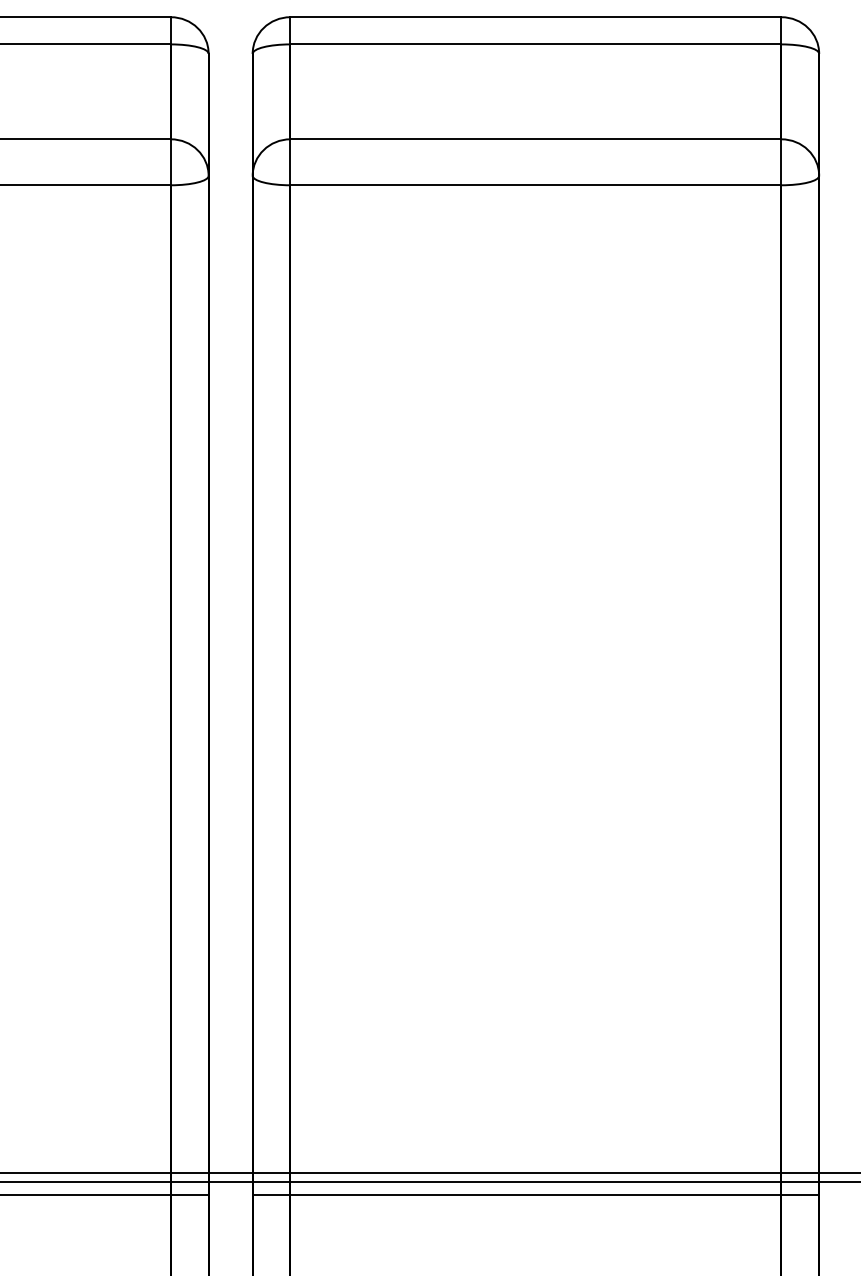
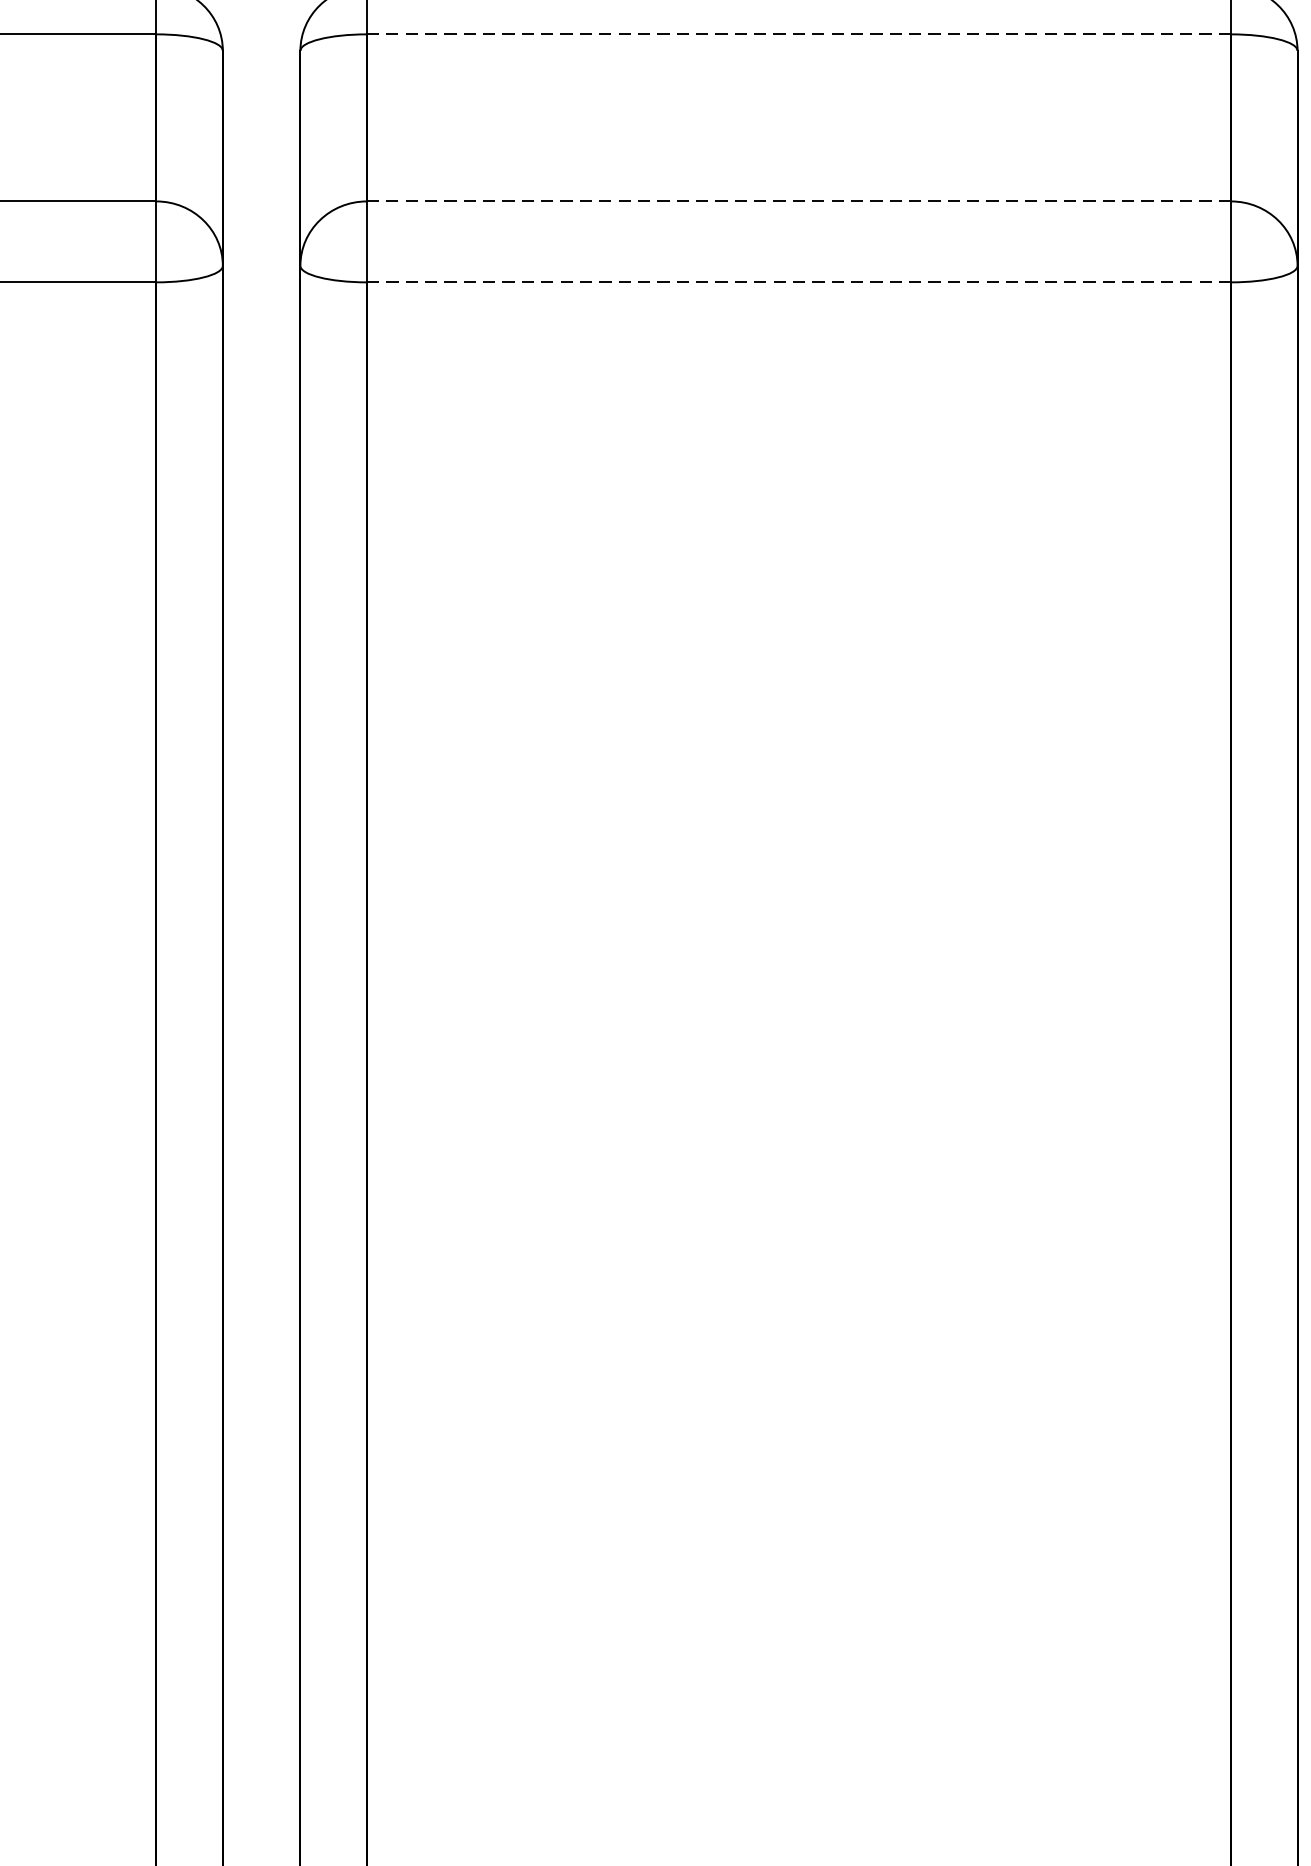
line: (535, 44) -> (798, 34), solid -> dashed
line: (535, 139) -> (798, 201), solid -> dashed
line: (536, 185) -> (799, 282), solid -> dashed

